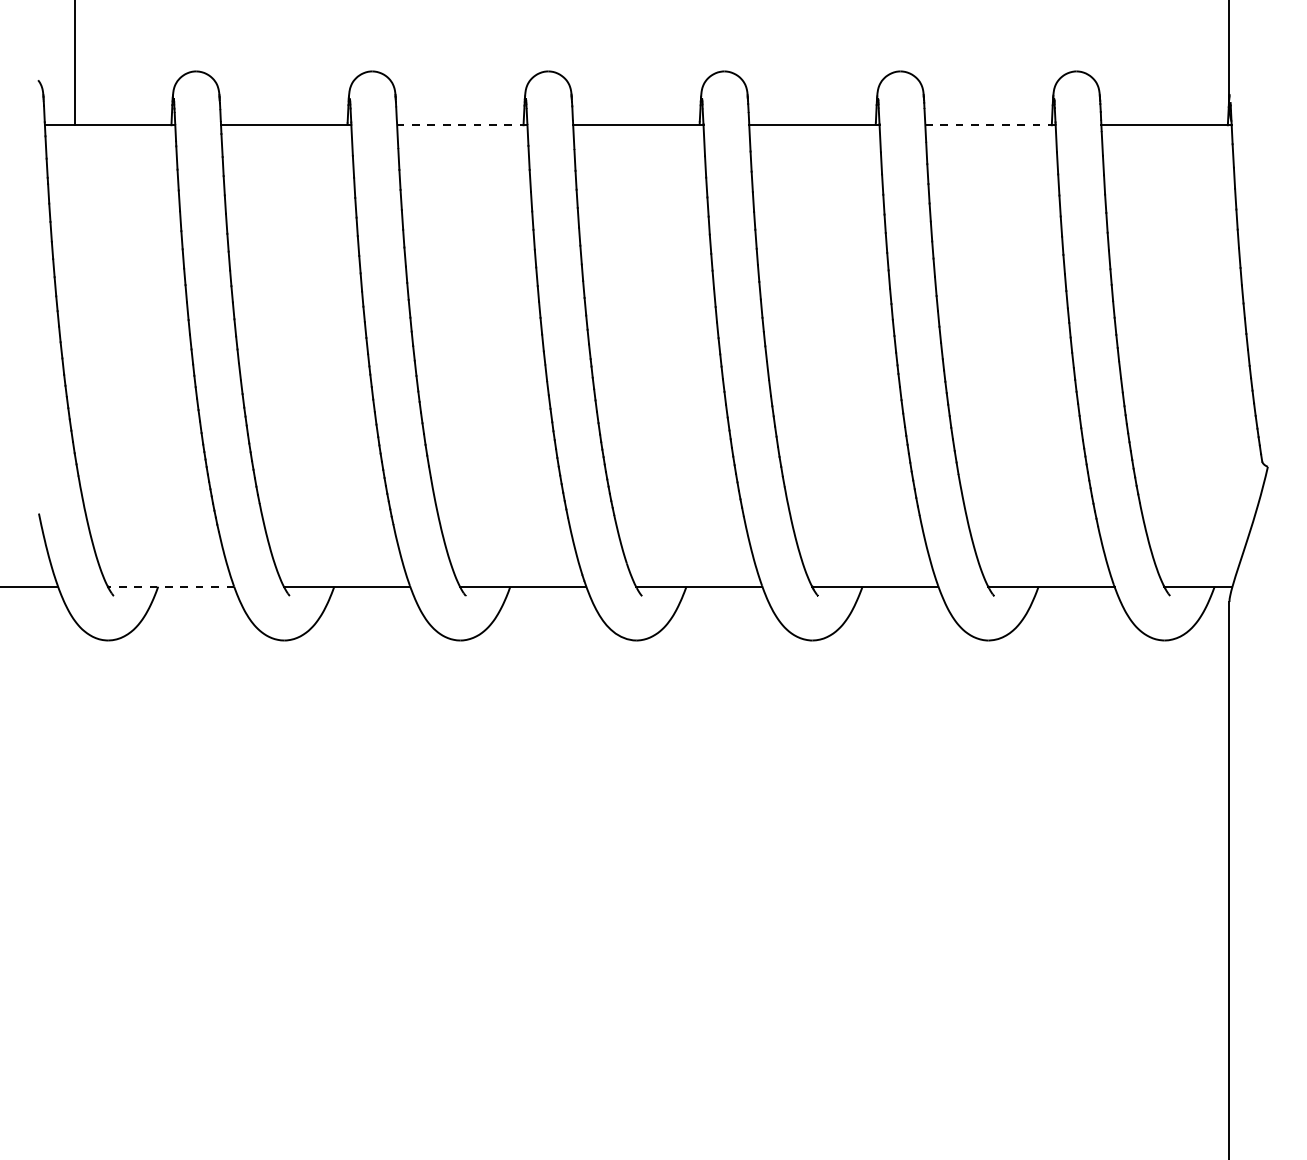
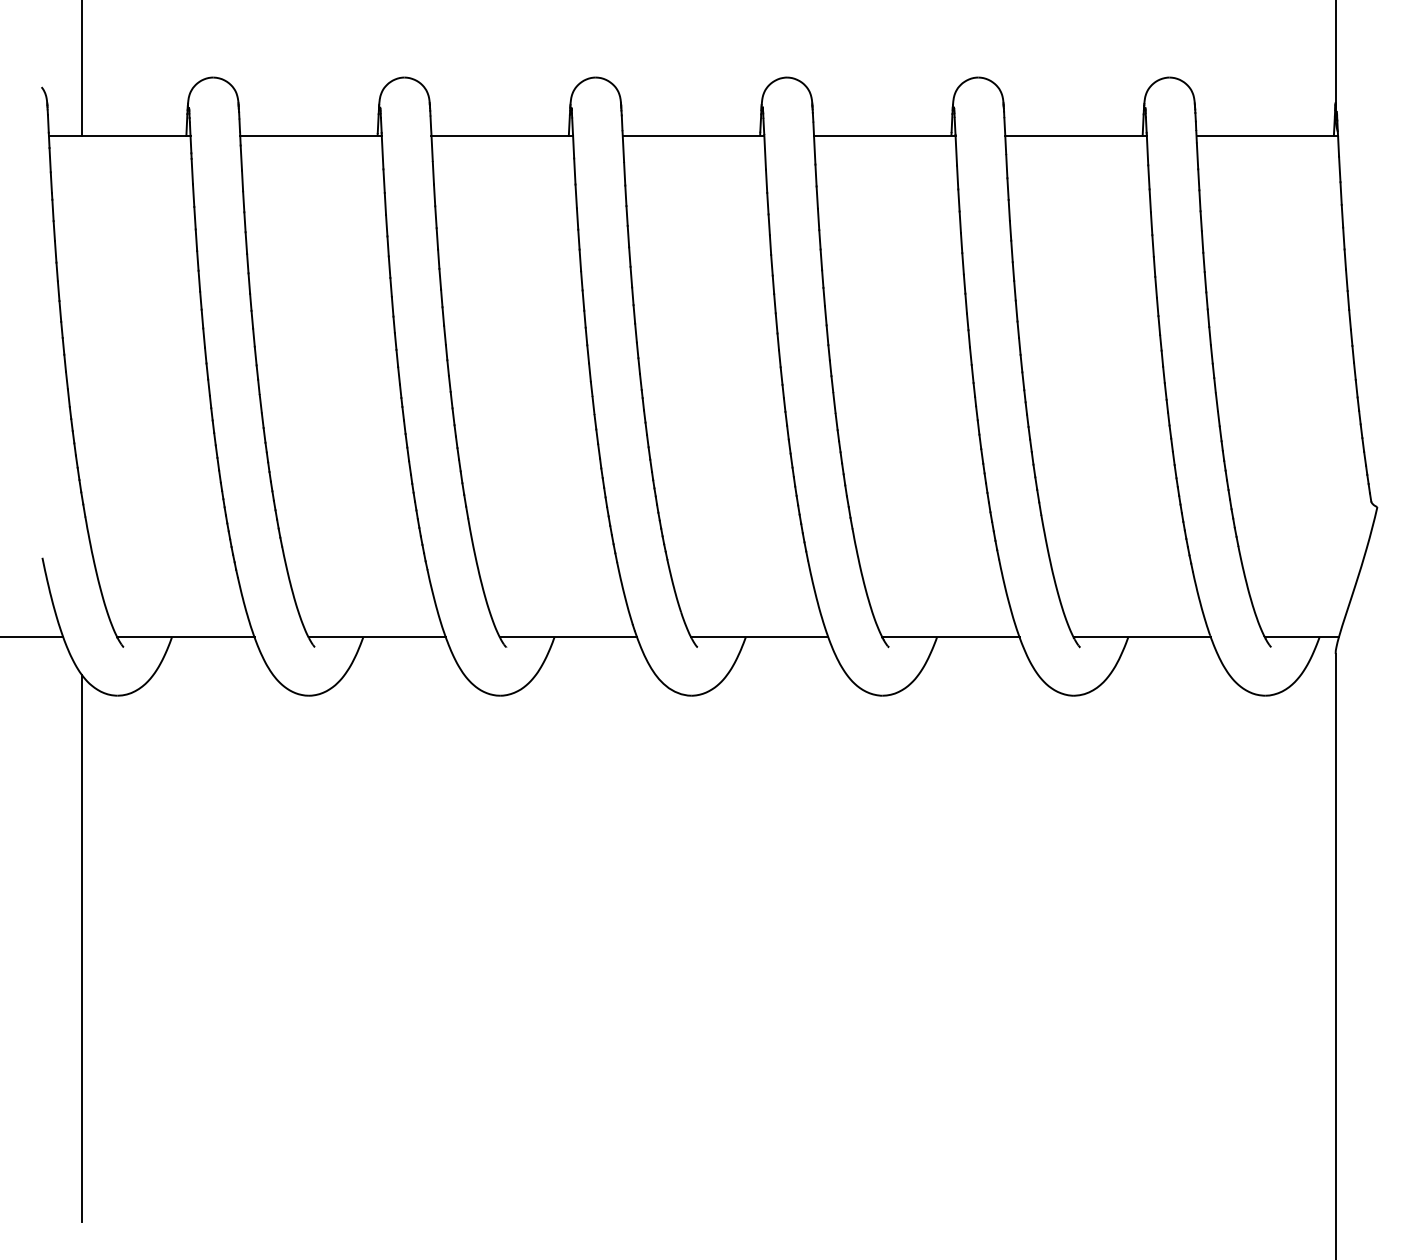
line: (462, 125) -> (502, 136), dashed -> solid
line: (990, 125) -> (1076, 136), dashed -> solid
line: (170, 586) -> (185, 637), dashed -> solid
line: (74, 873) -> (81, 948), added

